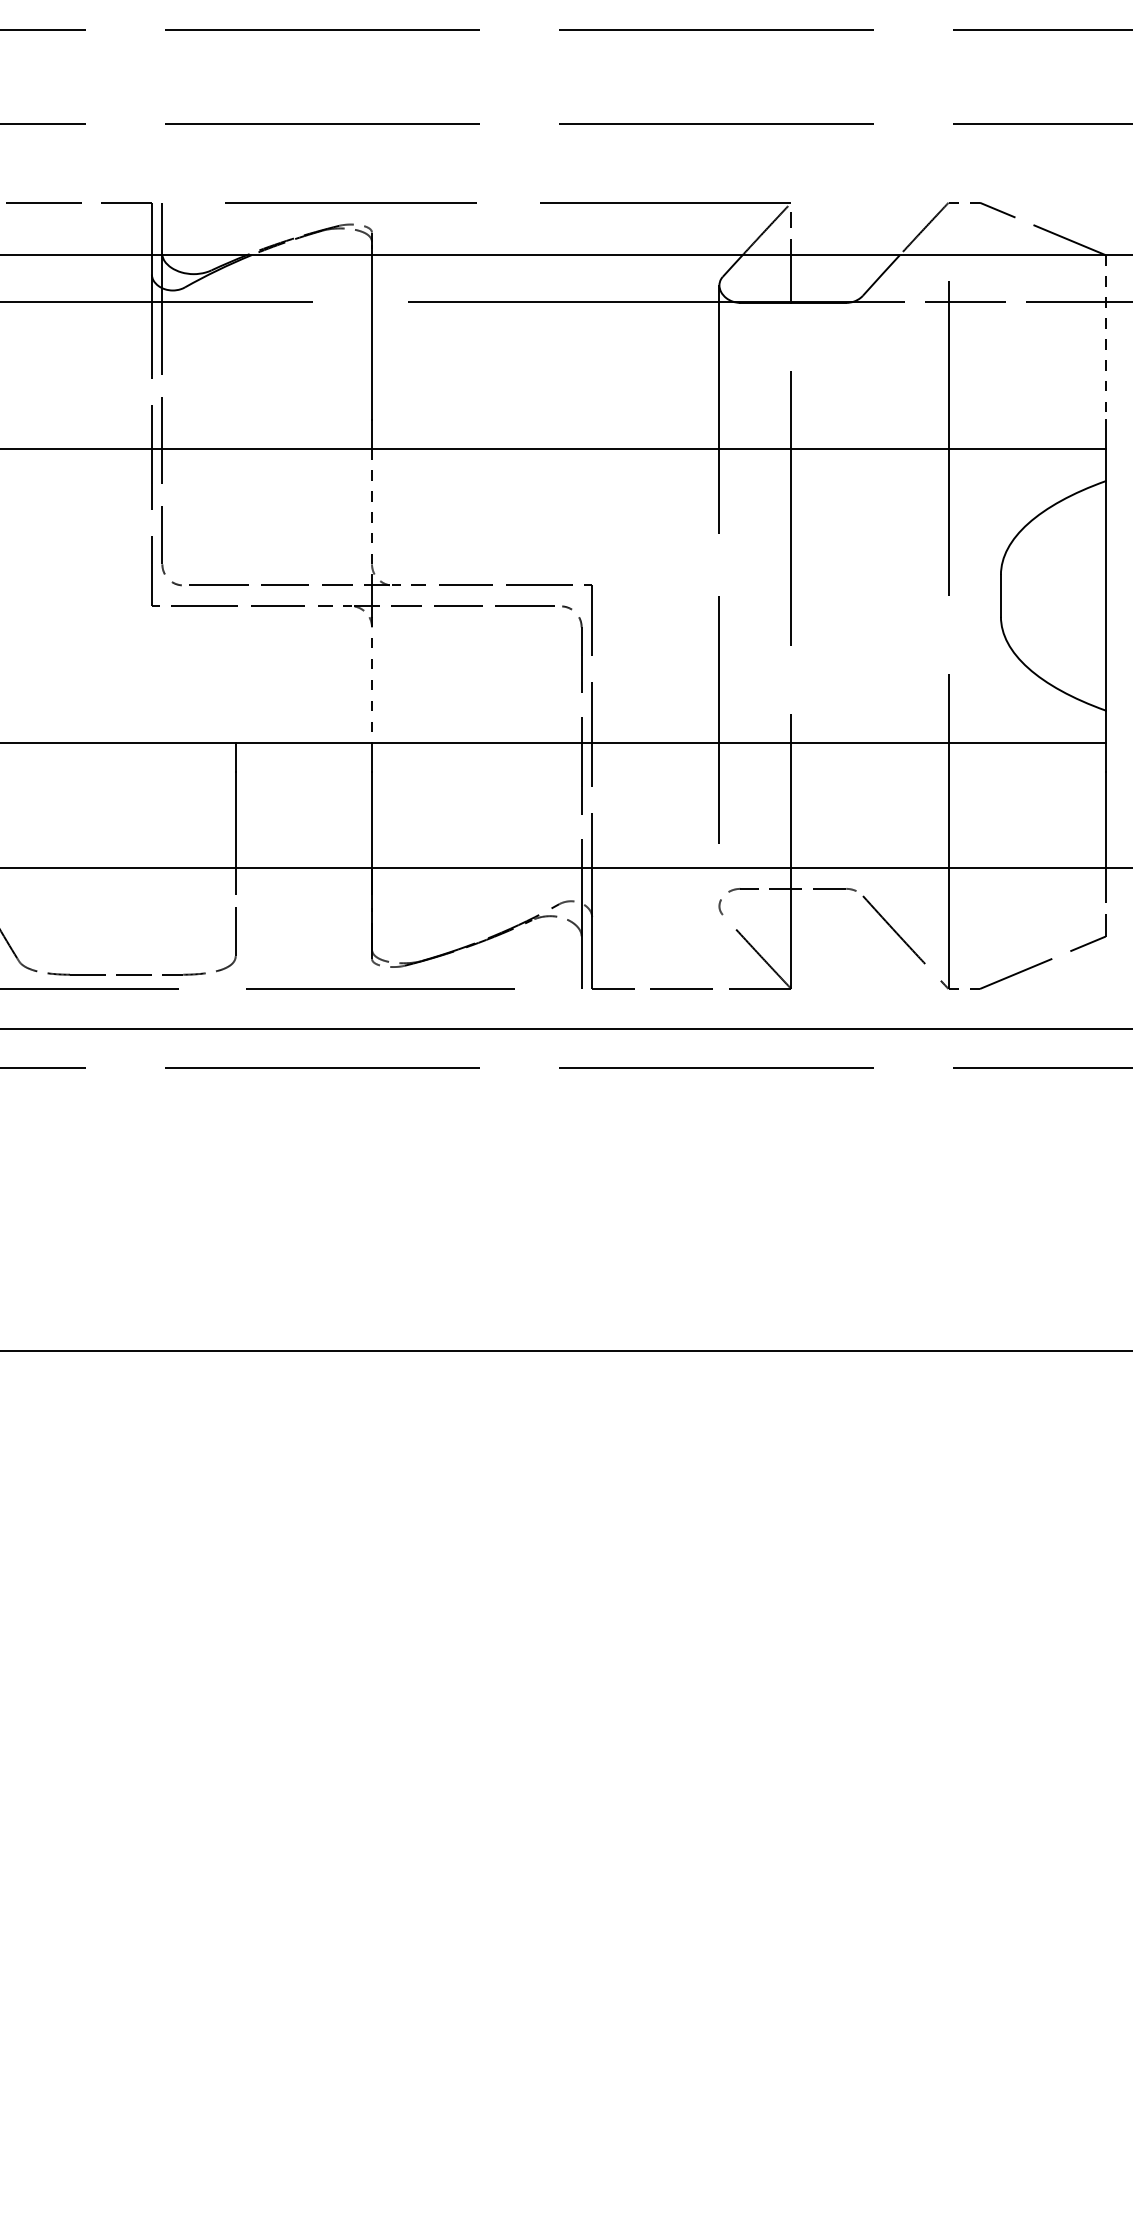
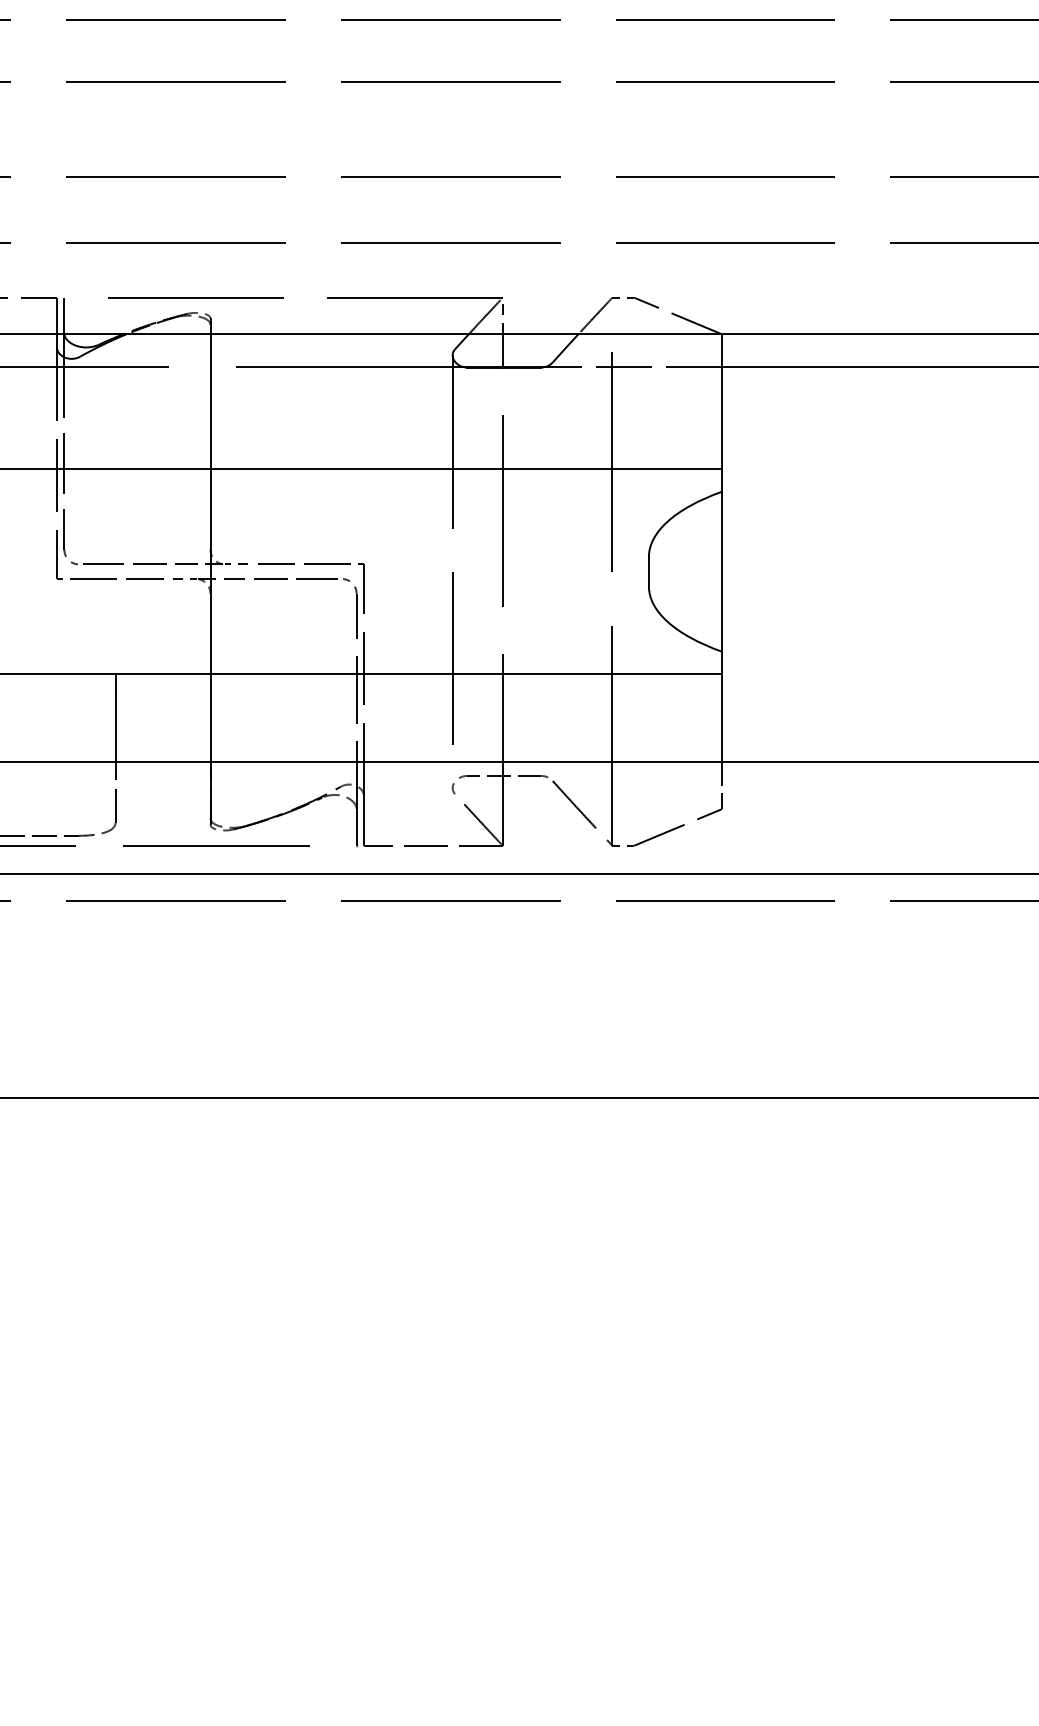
line: (1105, 338) -> (721, 392), dashed -> solid
line: (371, 512) -> (210, 513), dashed -> solid
line: (371, 680) -> (210, 630), dashed -> solid

